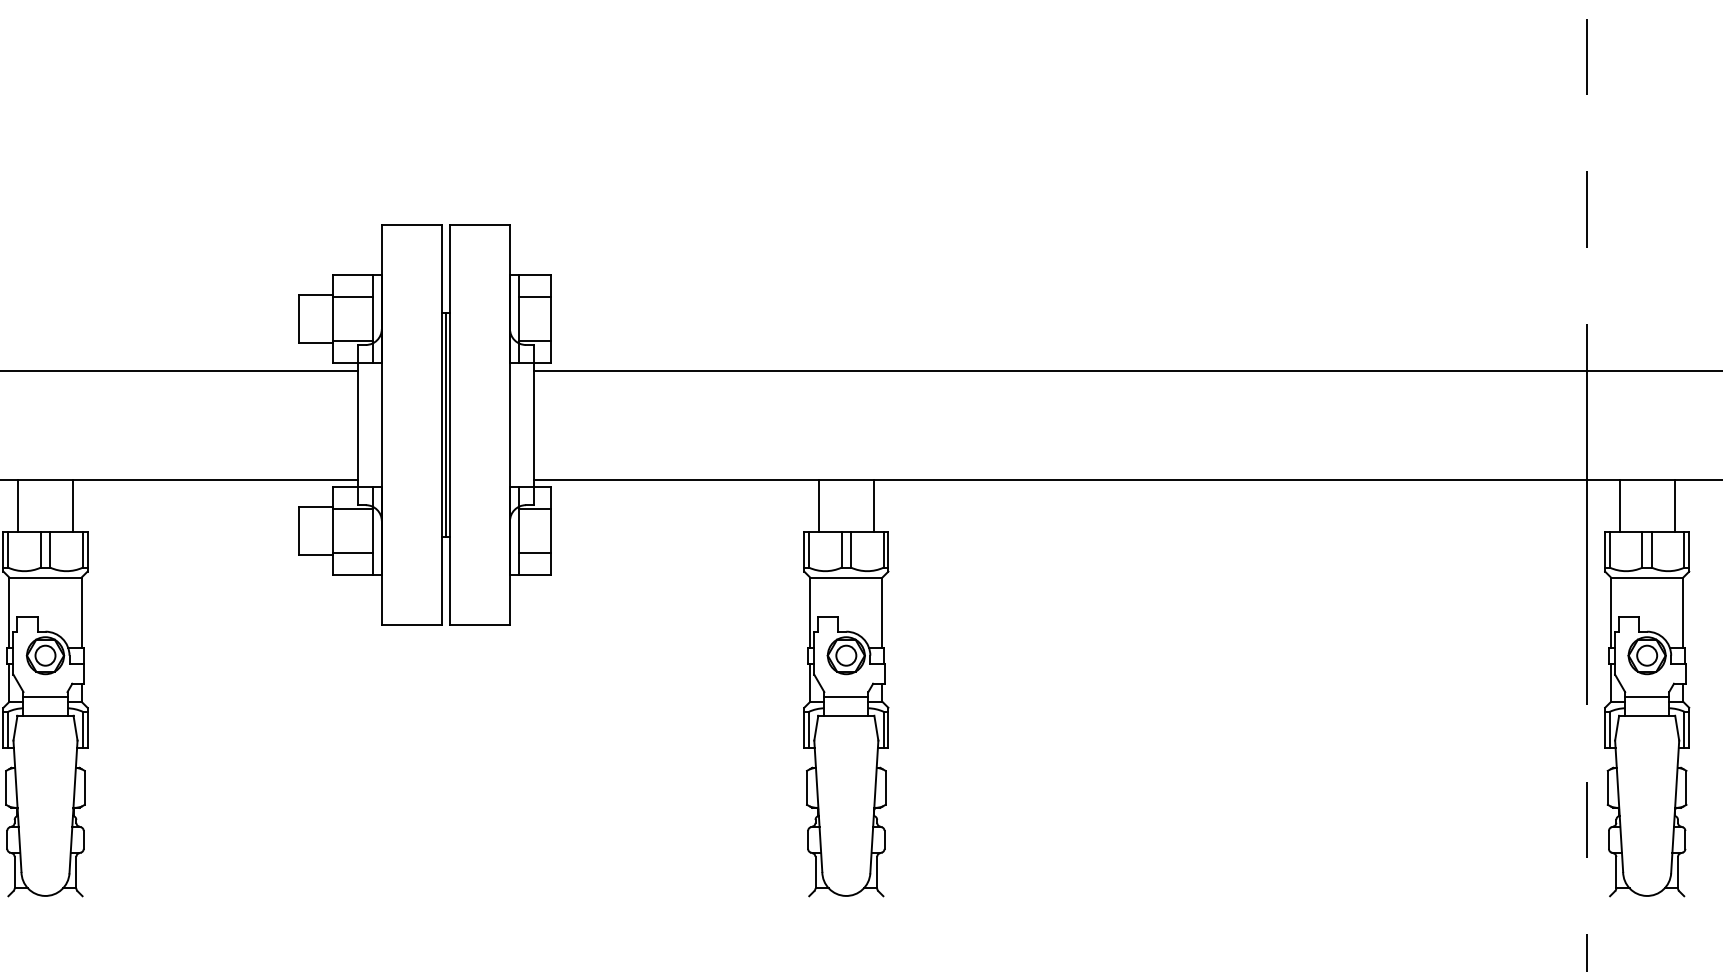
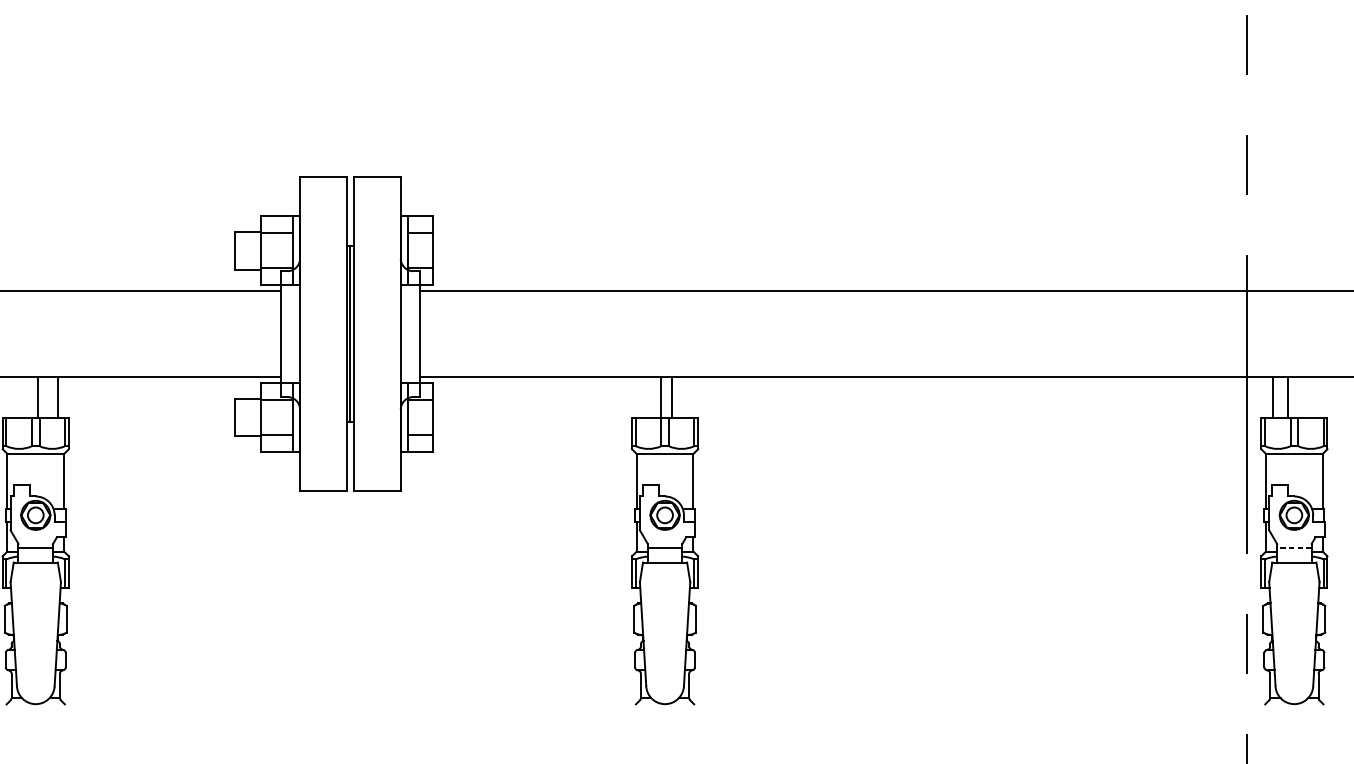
line: (17, 505) -> (37, 397), moved
line: (818, 505) -> (672, 397), moved
line: (873, 505) -> (660, 397), moved
line: (1674, 505) -> (1287, 397), moved
line: (1646, 696) -> (1293, 547), solid -> dashed

